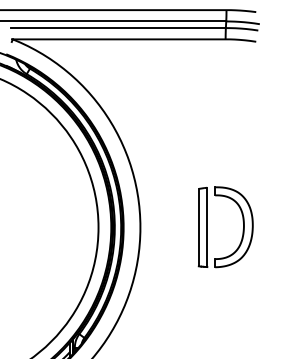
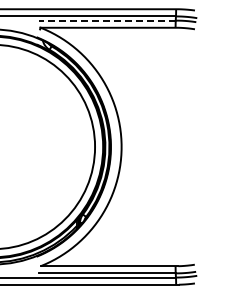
line: (118, 27) -> (107, 20), solid -> dashed
part: (208, 226) -> (164, 146), removed

